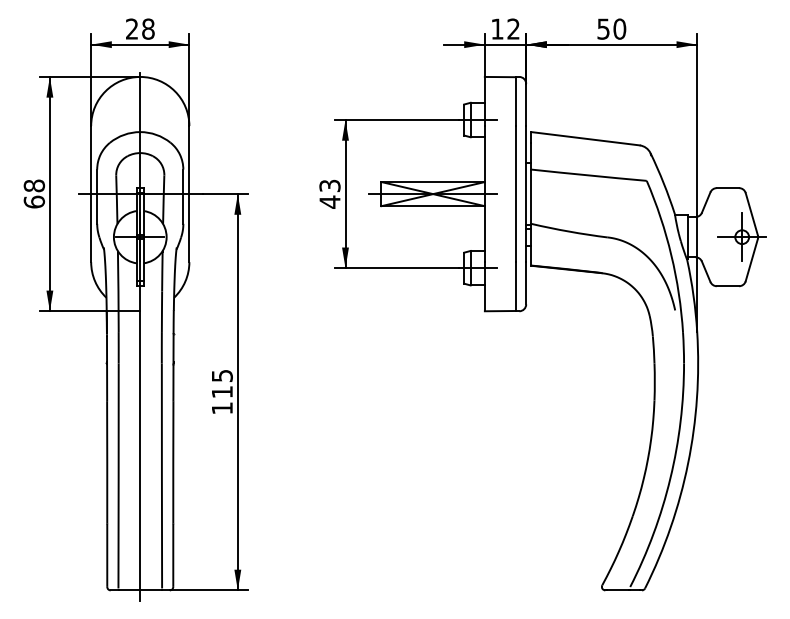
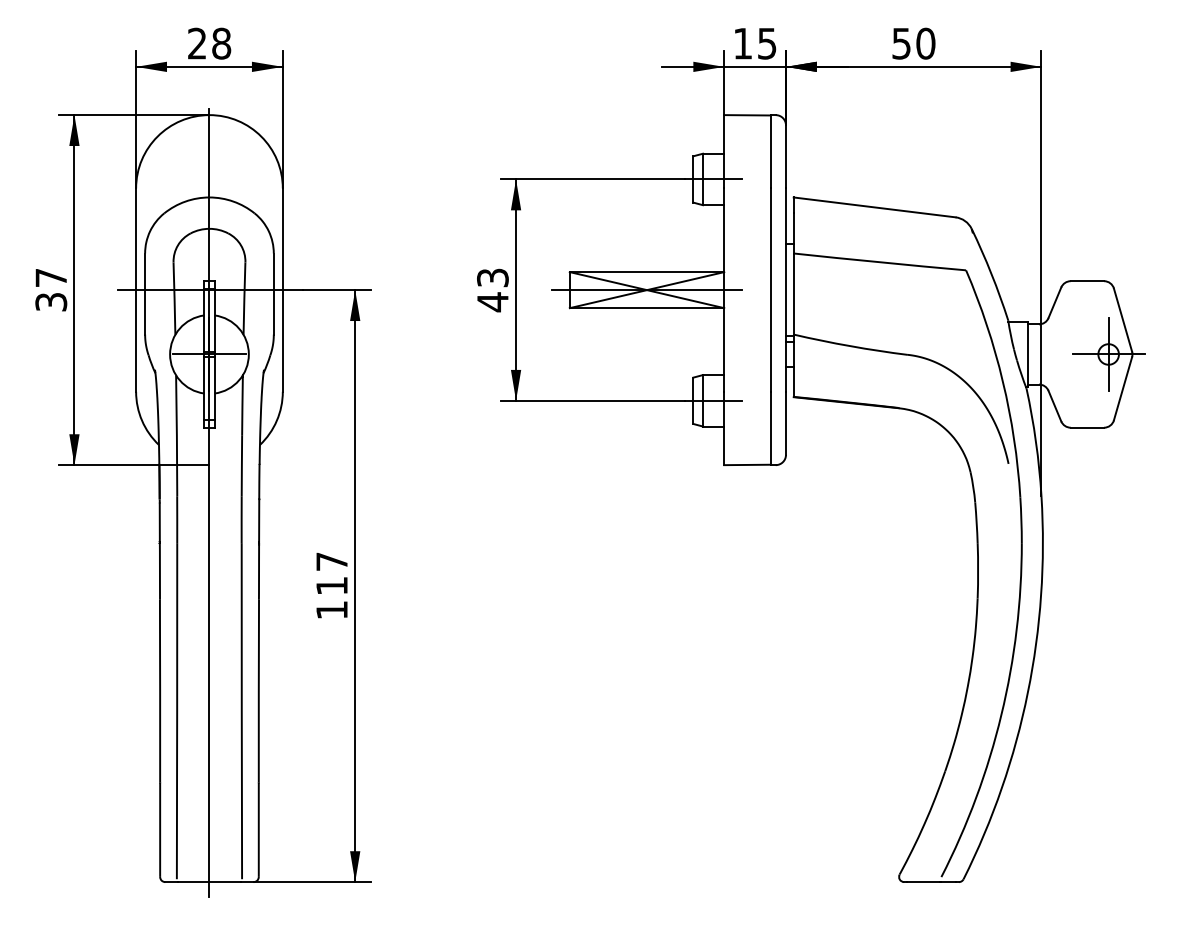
text: (513, 28) -> (767, 42), 12 -> 15
text: (34, 193) -> (51, 289), 68 -> 37
text: (222, 375) -> (332, 561), 115 -> 117

